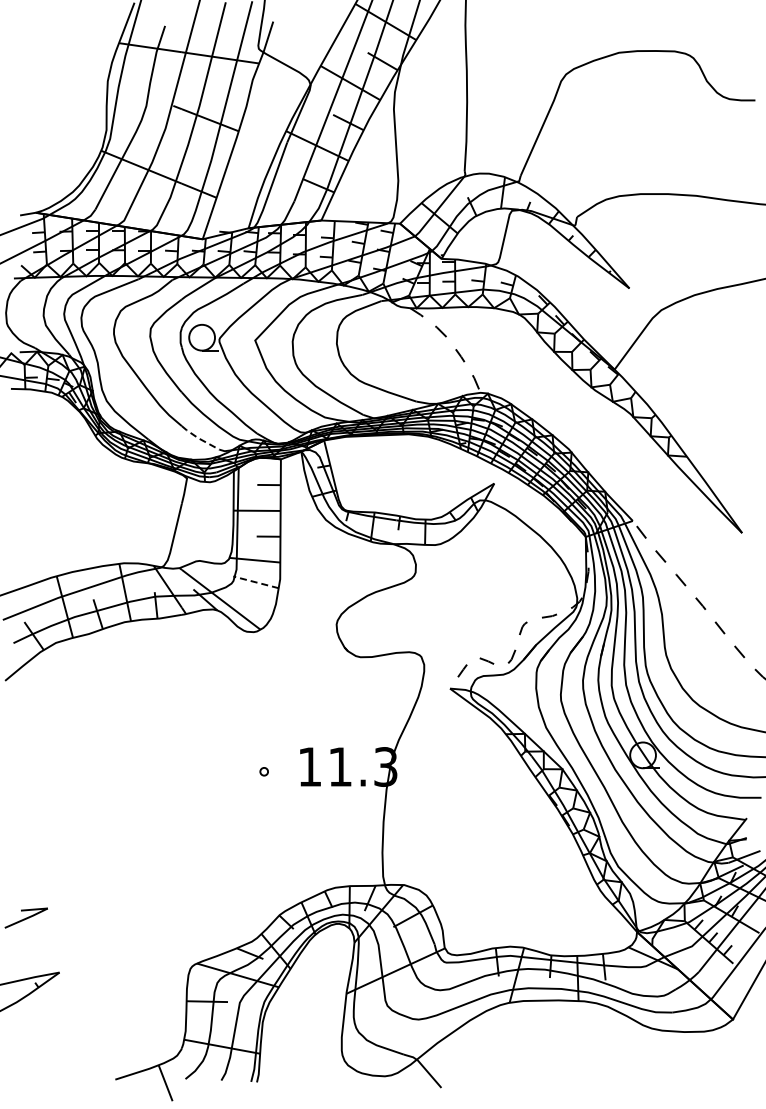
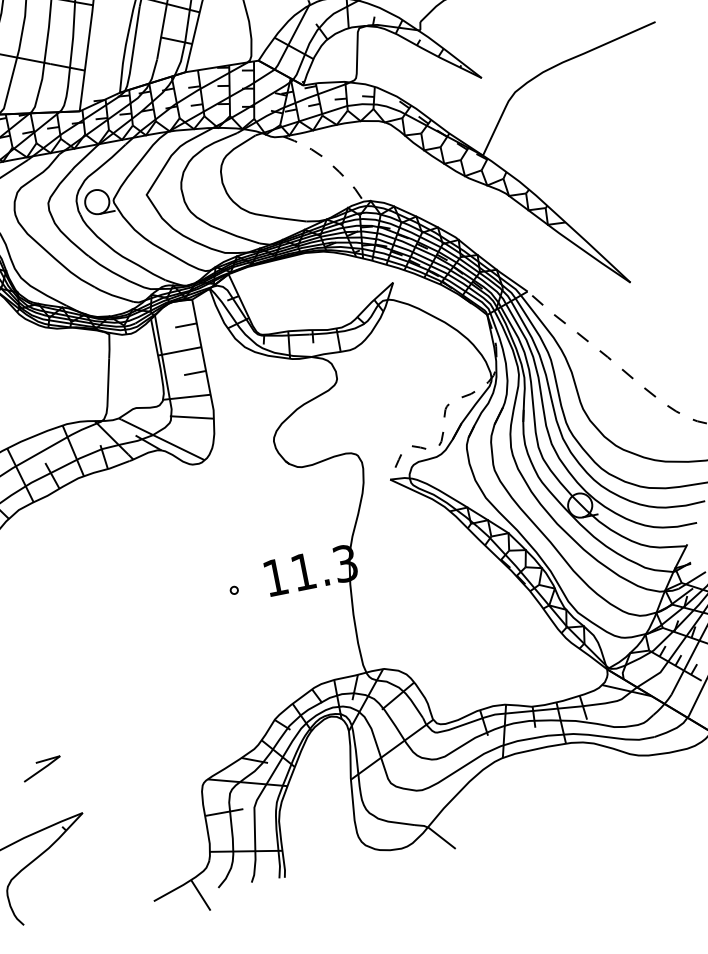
line: (199, 438) -> (113, 295), dashed -> solid
line: (255, 582) -> (191, 417), dashed -> solid

